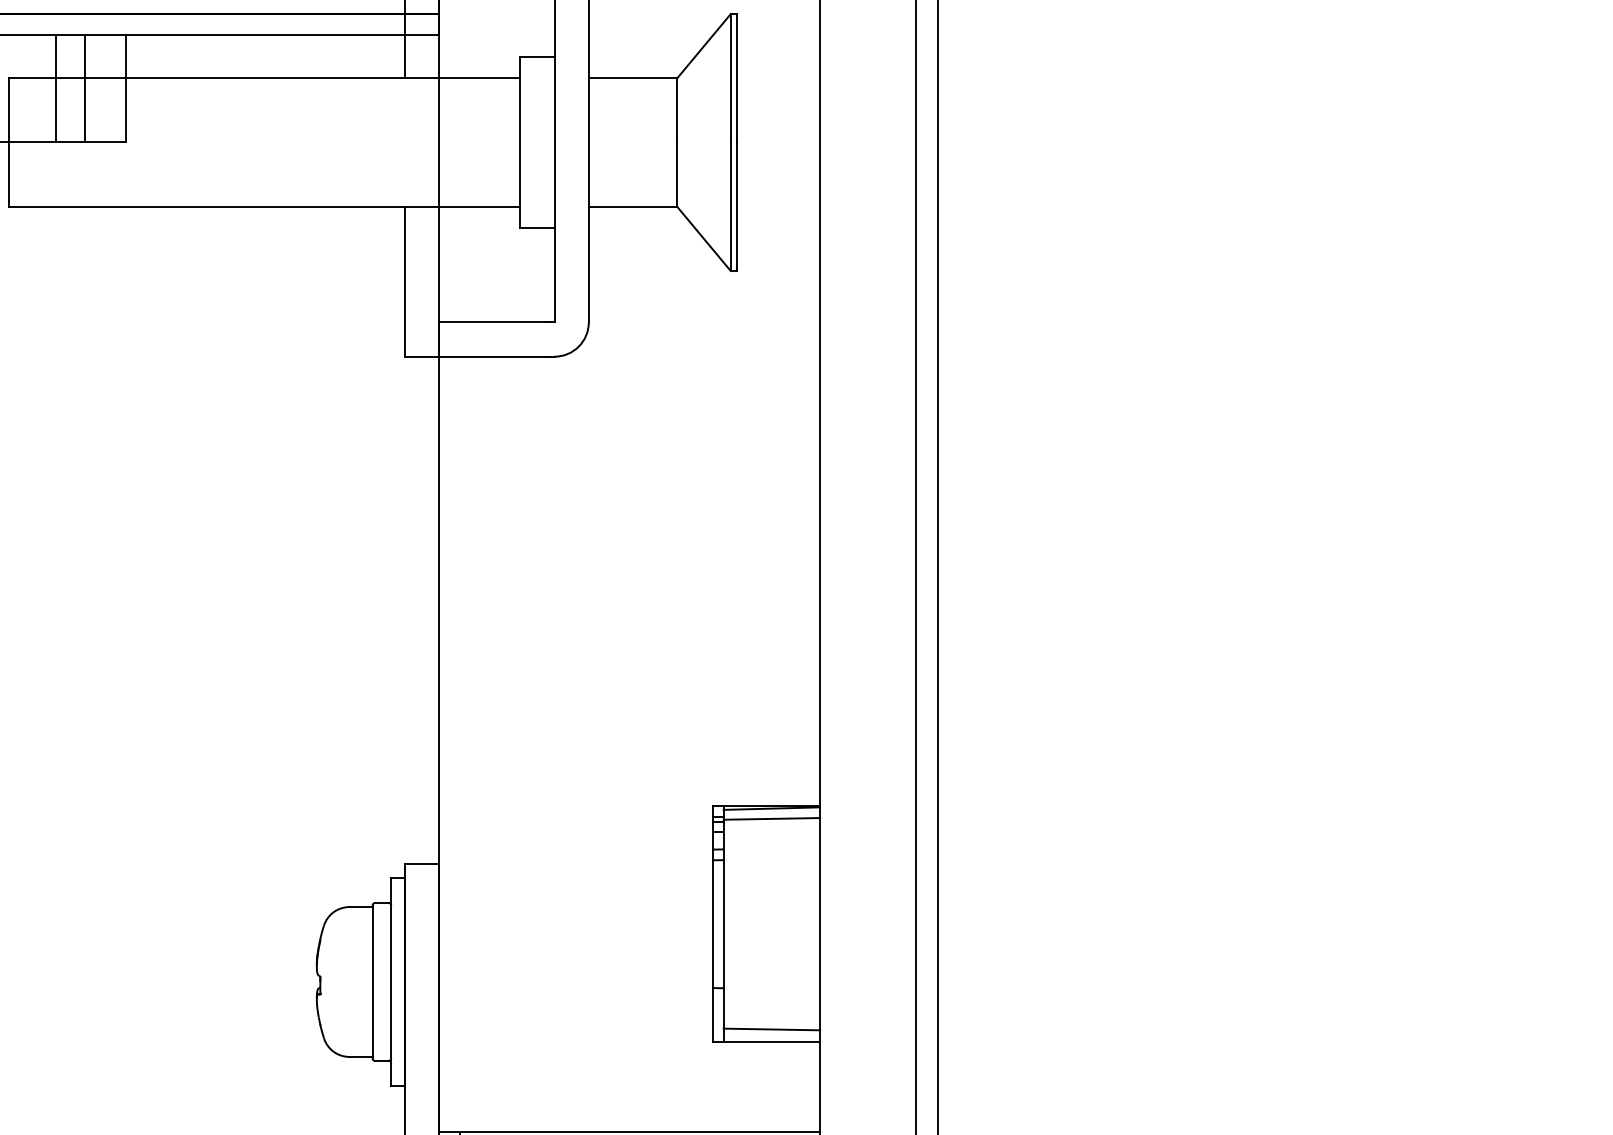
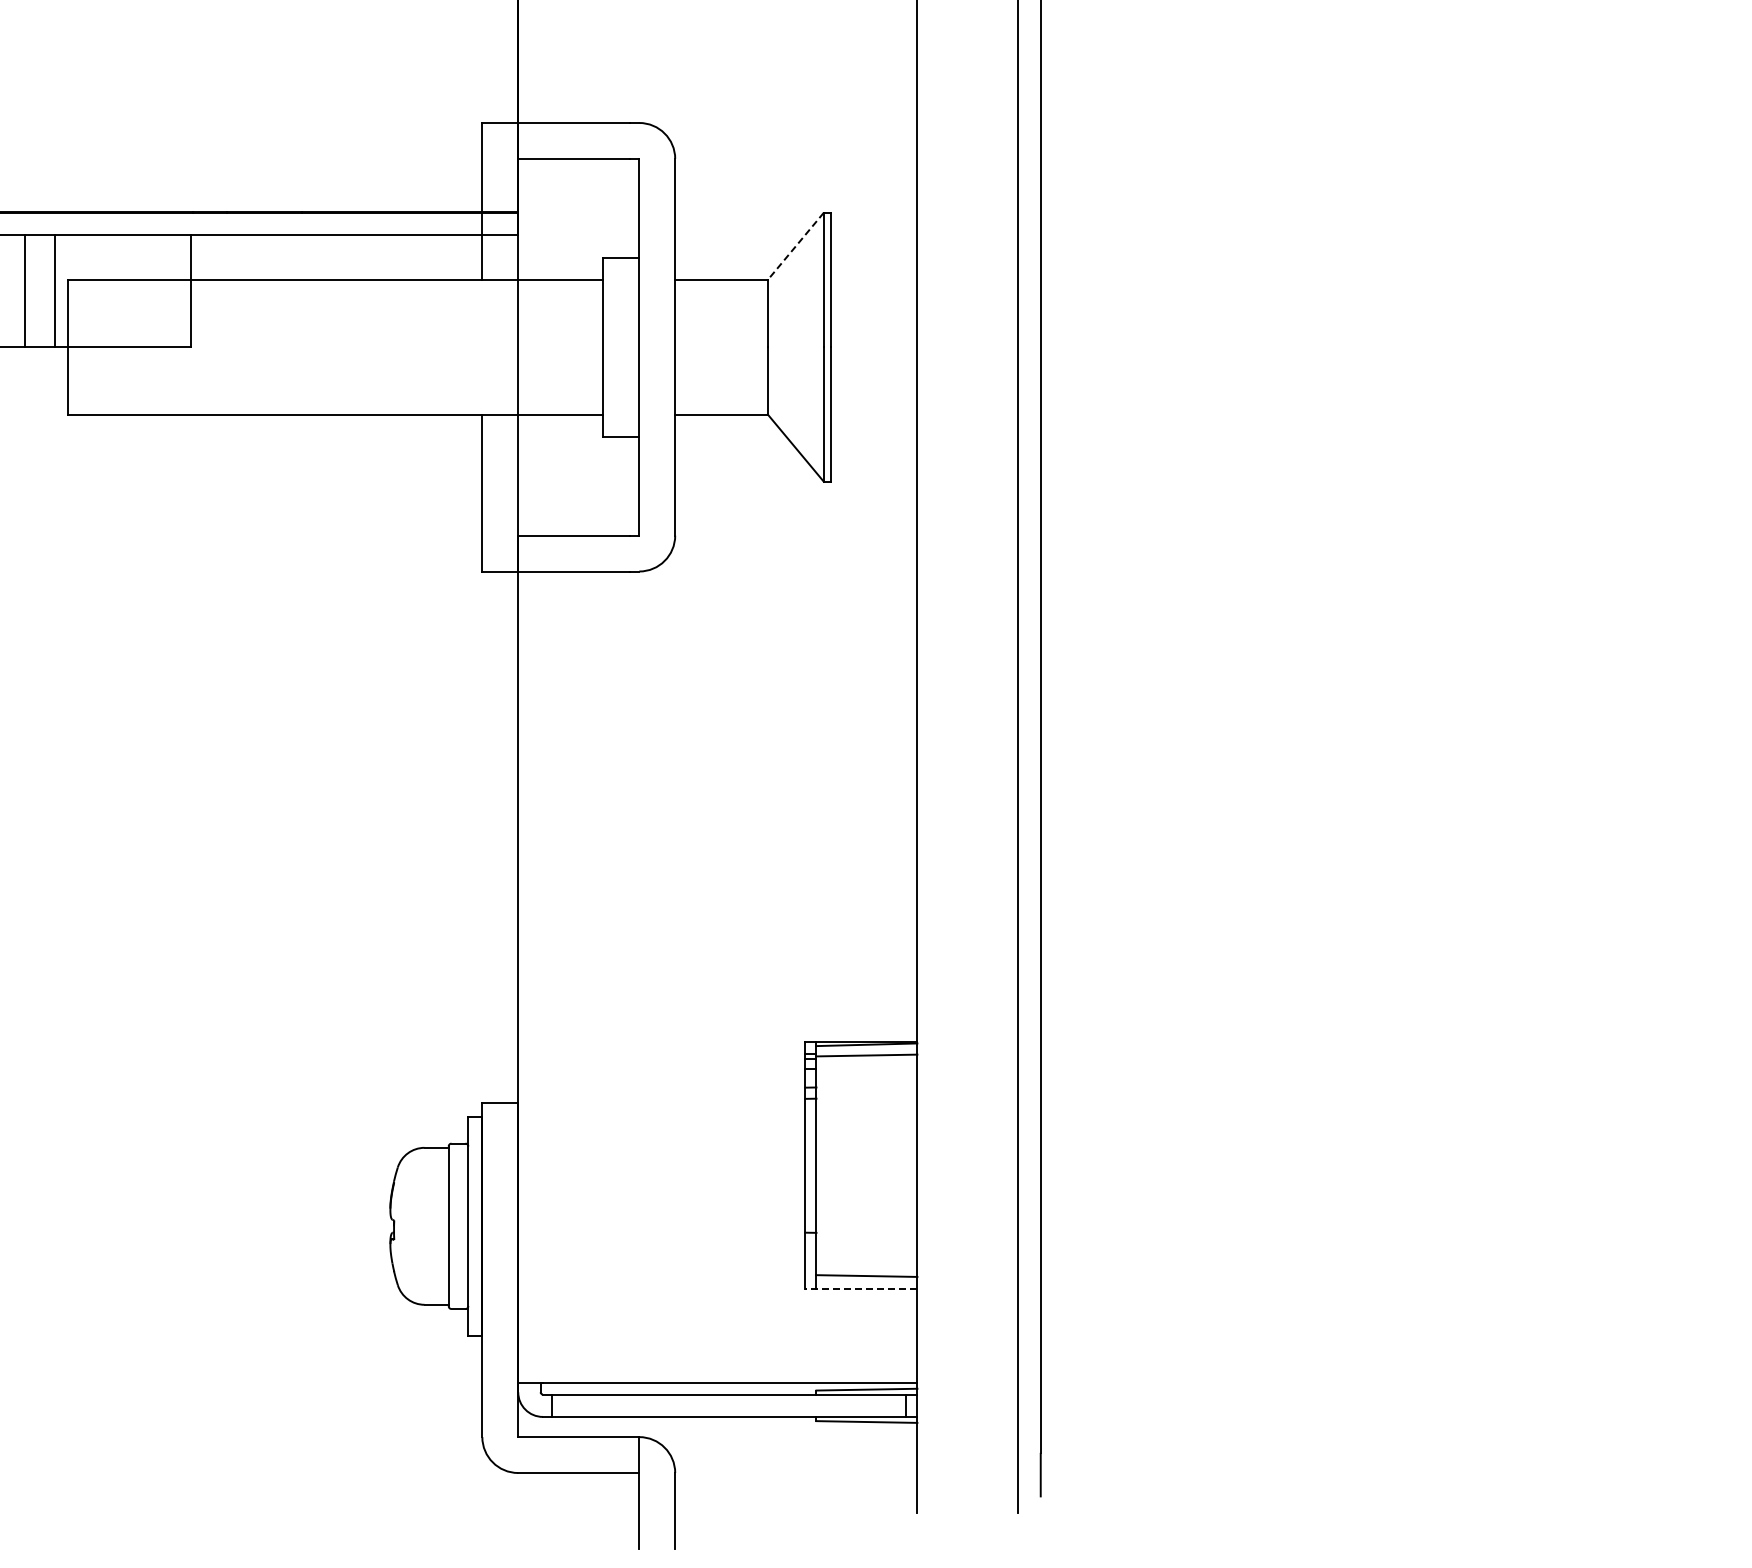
line: (703, 46) -> (795, 246), solid -> dashed
line: (55, 88) -> (116, 290), removed
line: (84, 88) -> (147, 290), removed
line: (765, 1042) -> (860, 1289), solid -> dashed

